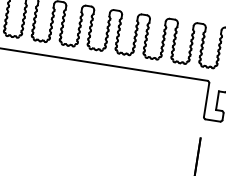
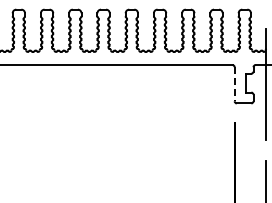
line: (206, 100) -> (234, 84), solid -> dashed

